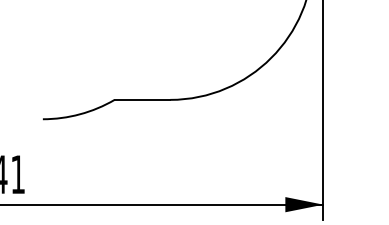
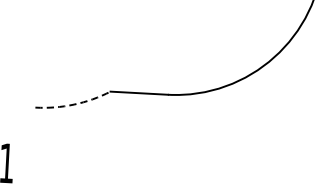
arc: (80, 114) -> (74, 104), solid -> dashed

